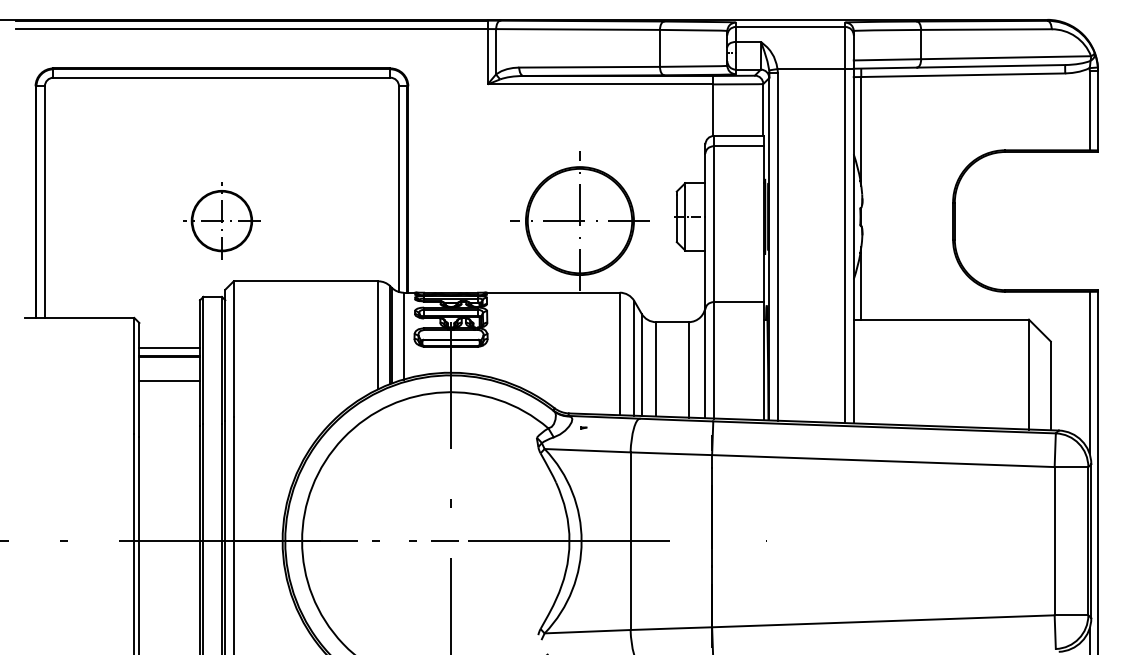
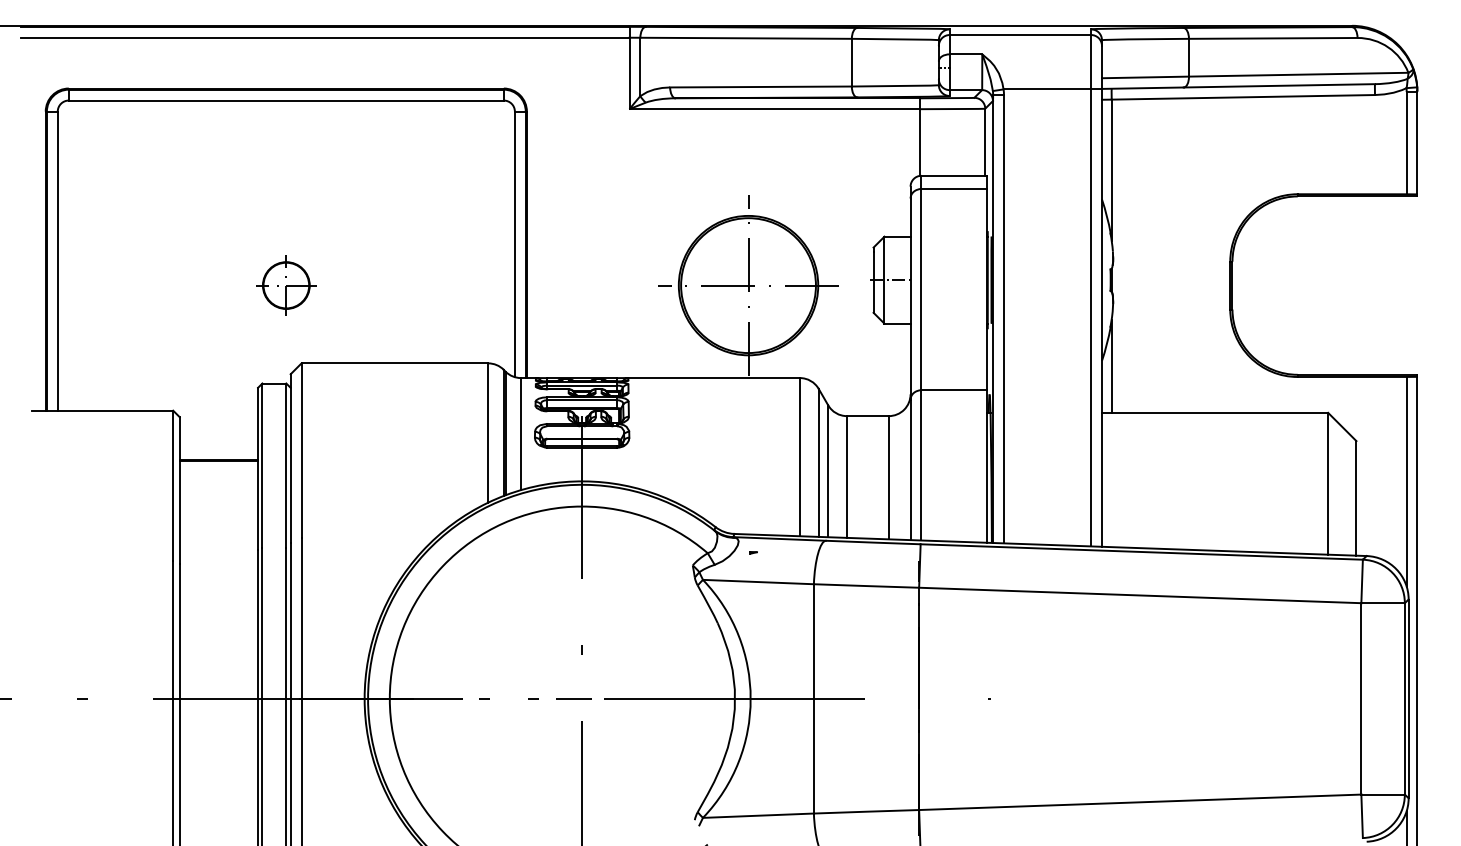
part: (221, 220) -> (285, 284), size x0.6
line: (169, 347) -> (218, 448), removed
line: (169, 381) -> (218, 492), removed

